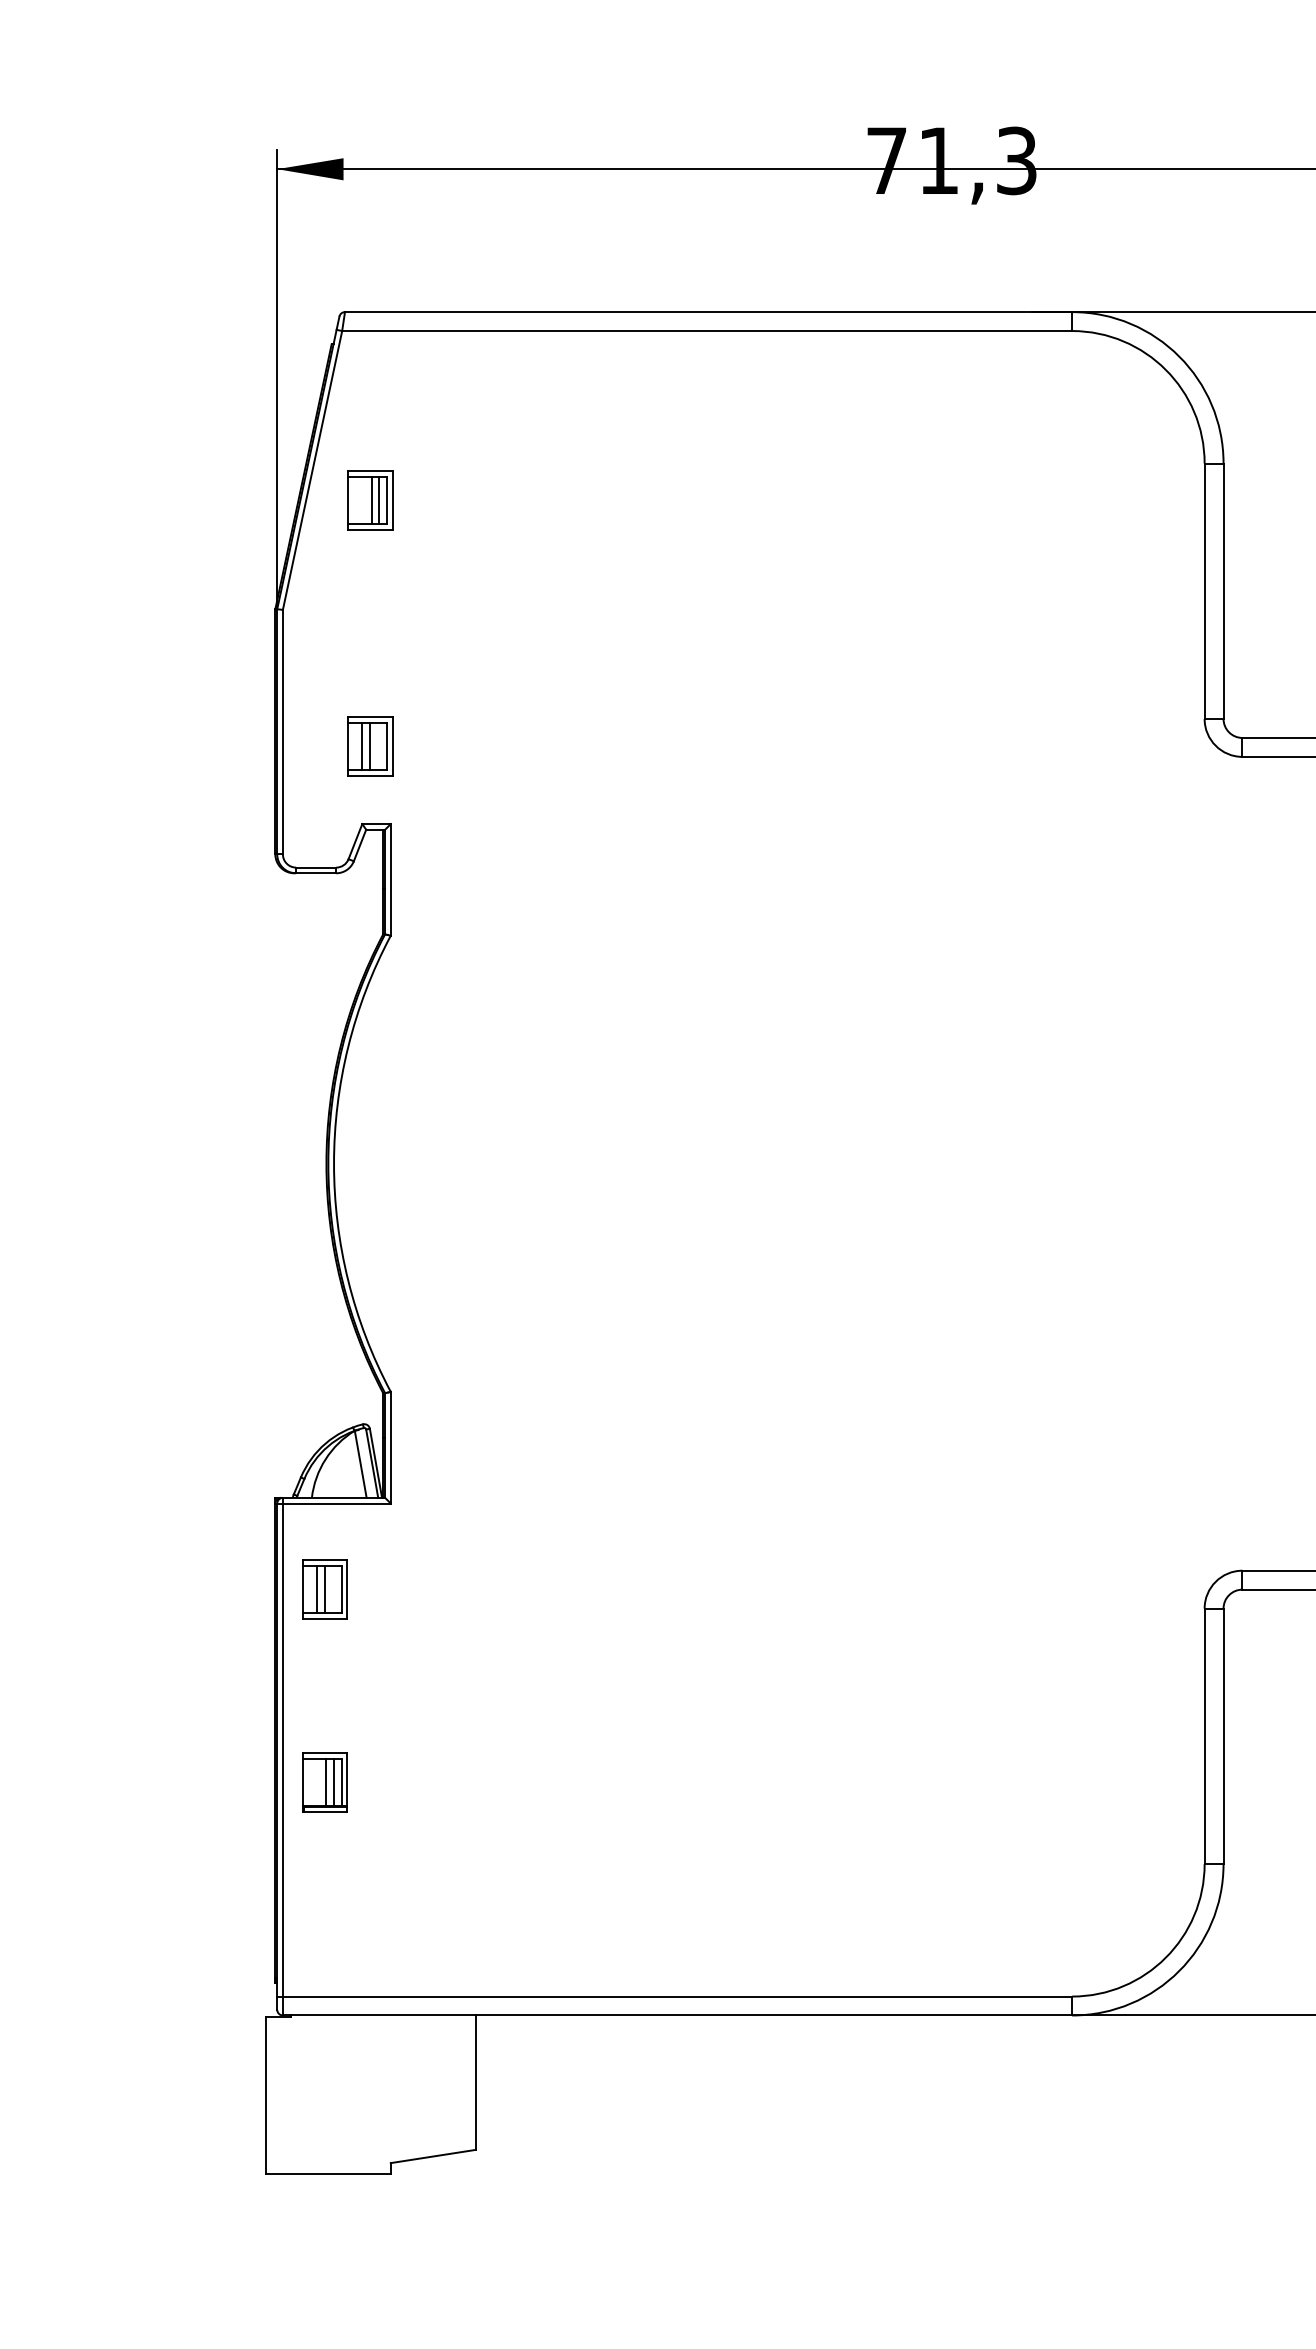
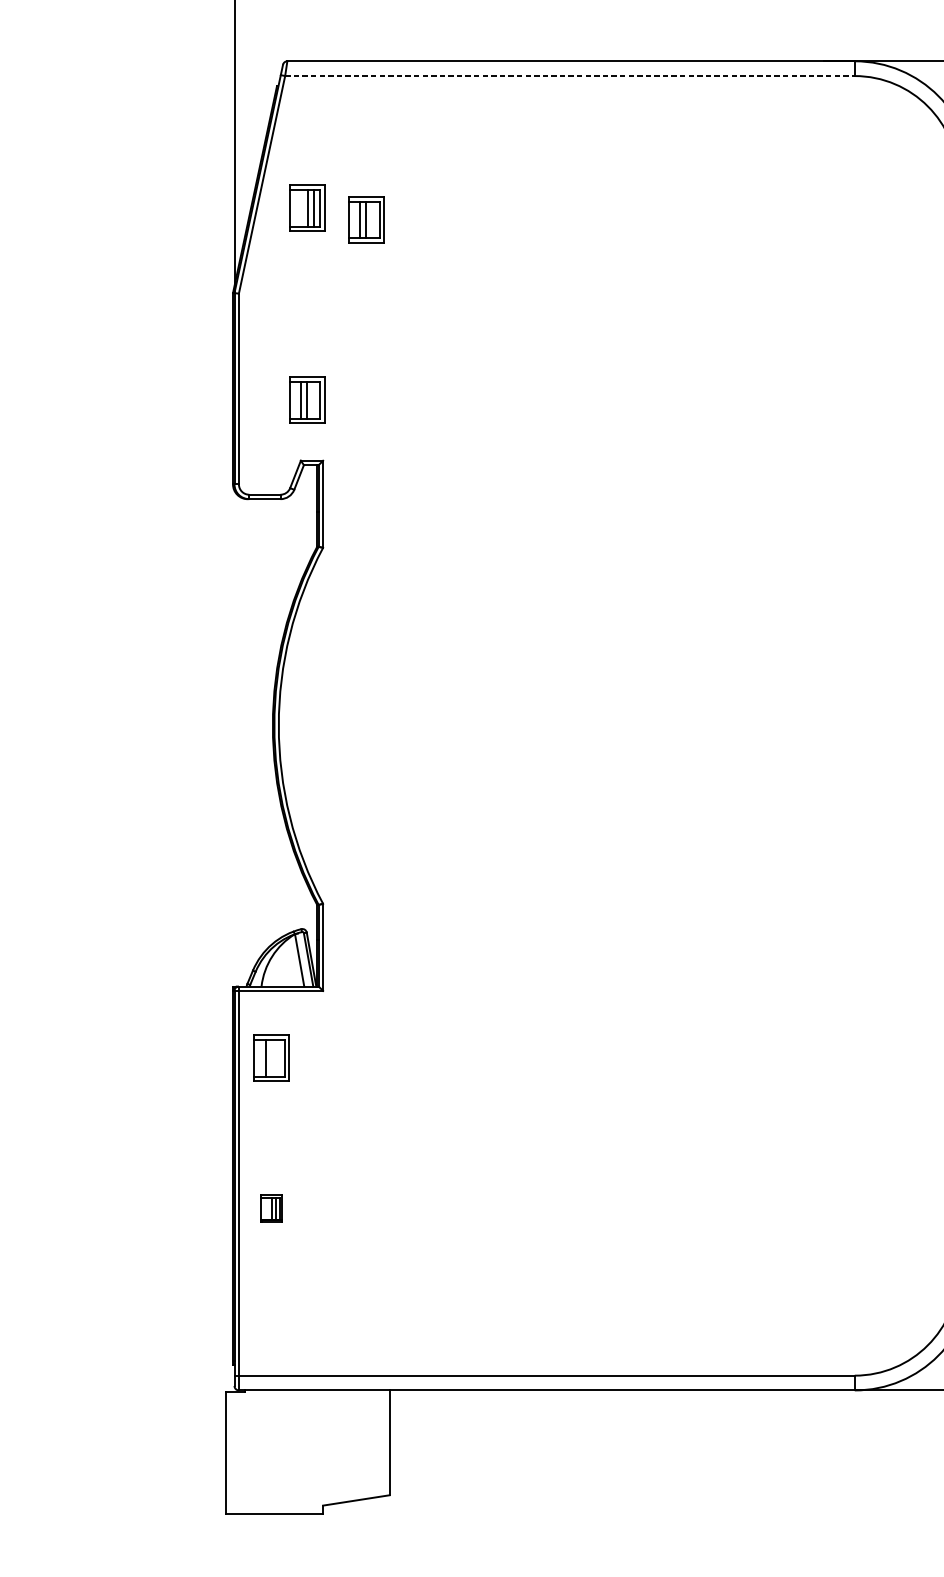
line: (707, 331) -> (570, 76), solid -> dashed
part: (446, 515) -> (366, 219), added
line: (324, 1589) -> (271, 1058), removed
part: (324, 1782) -> (271, 1208), size x0.6

